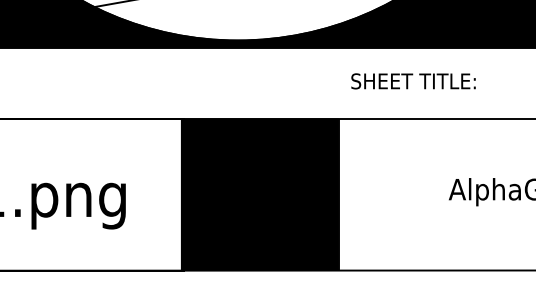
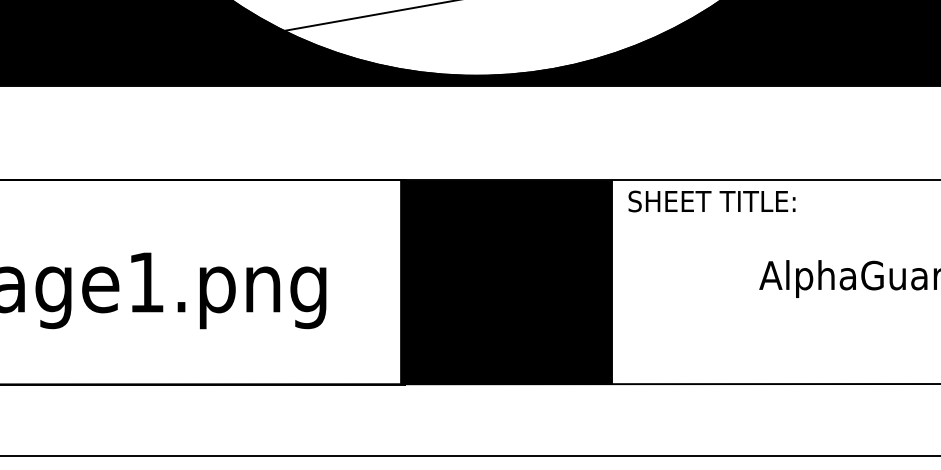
text: (413, 81) -> (711, 201), moved

